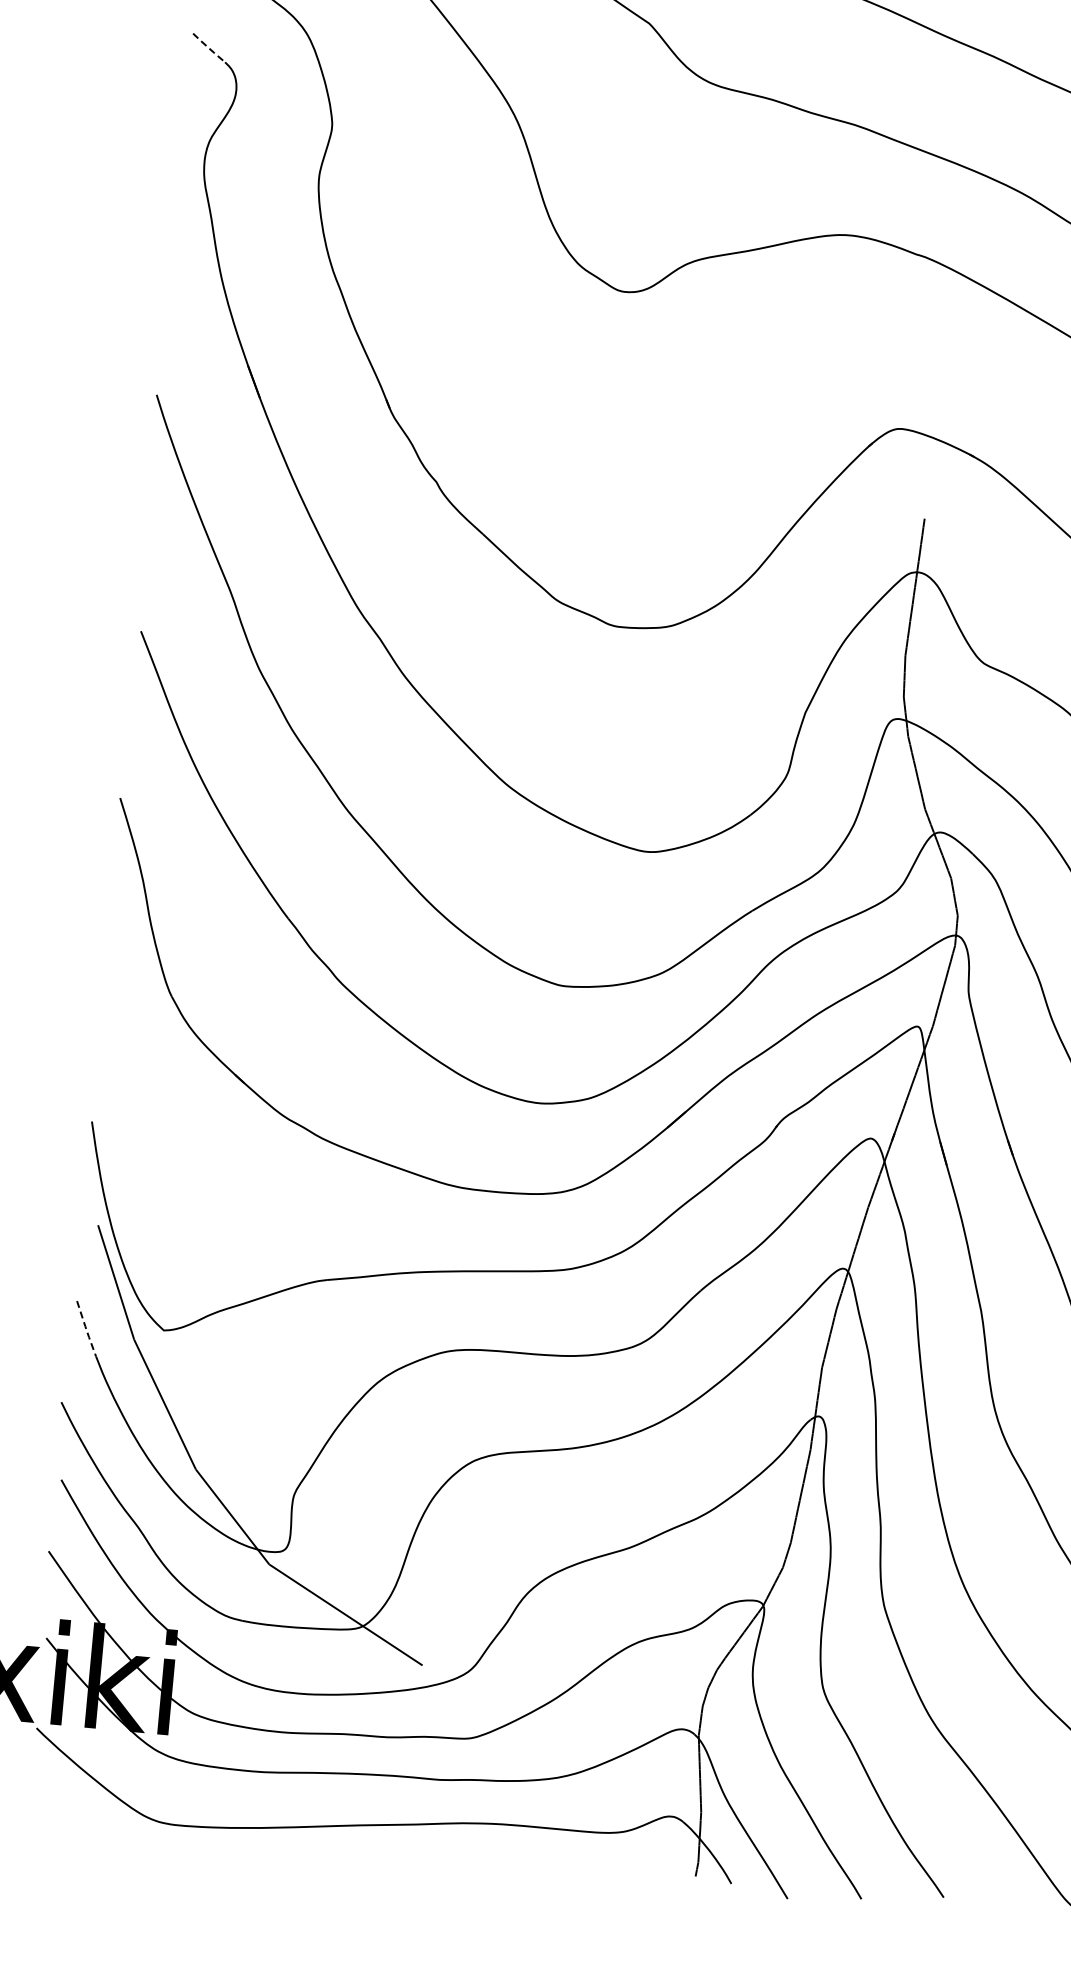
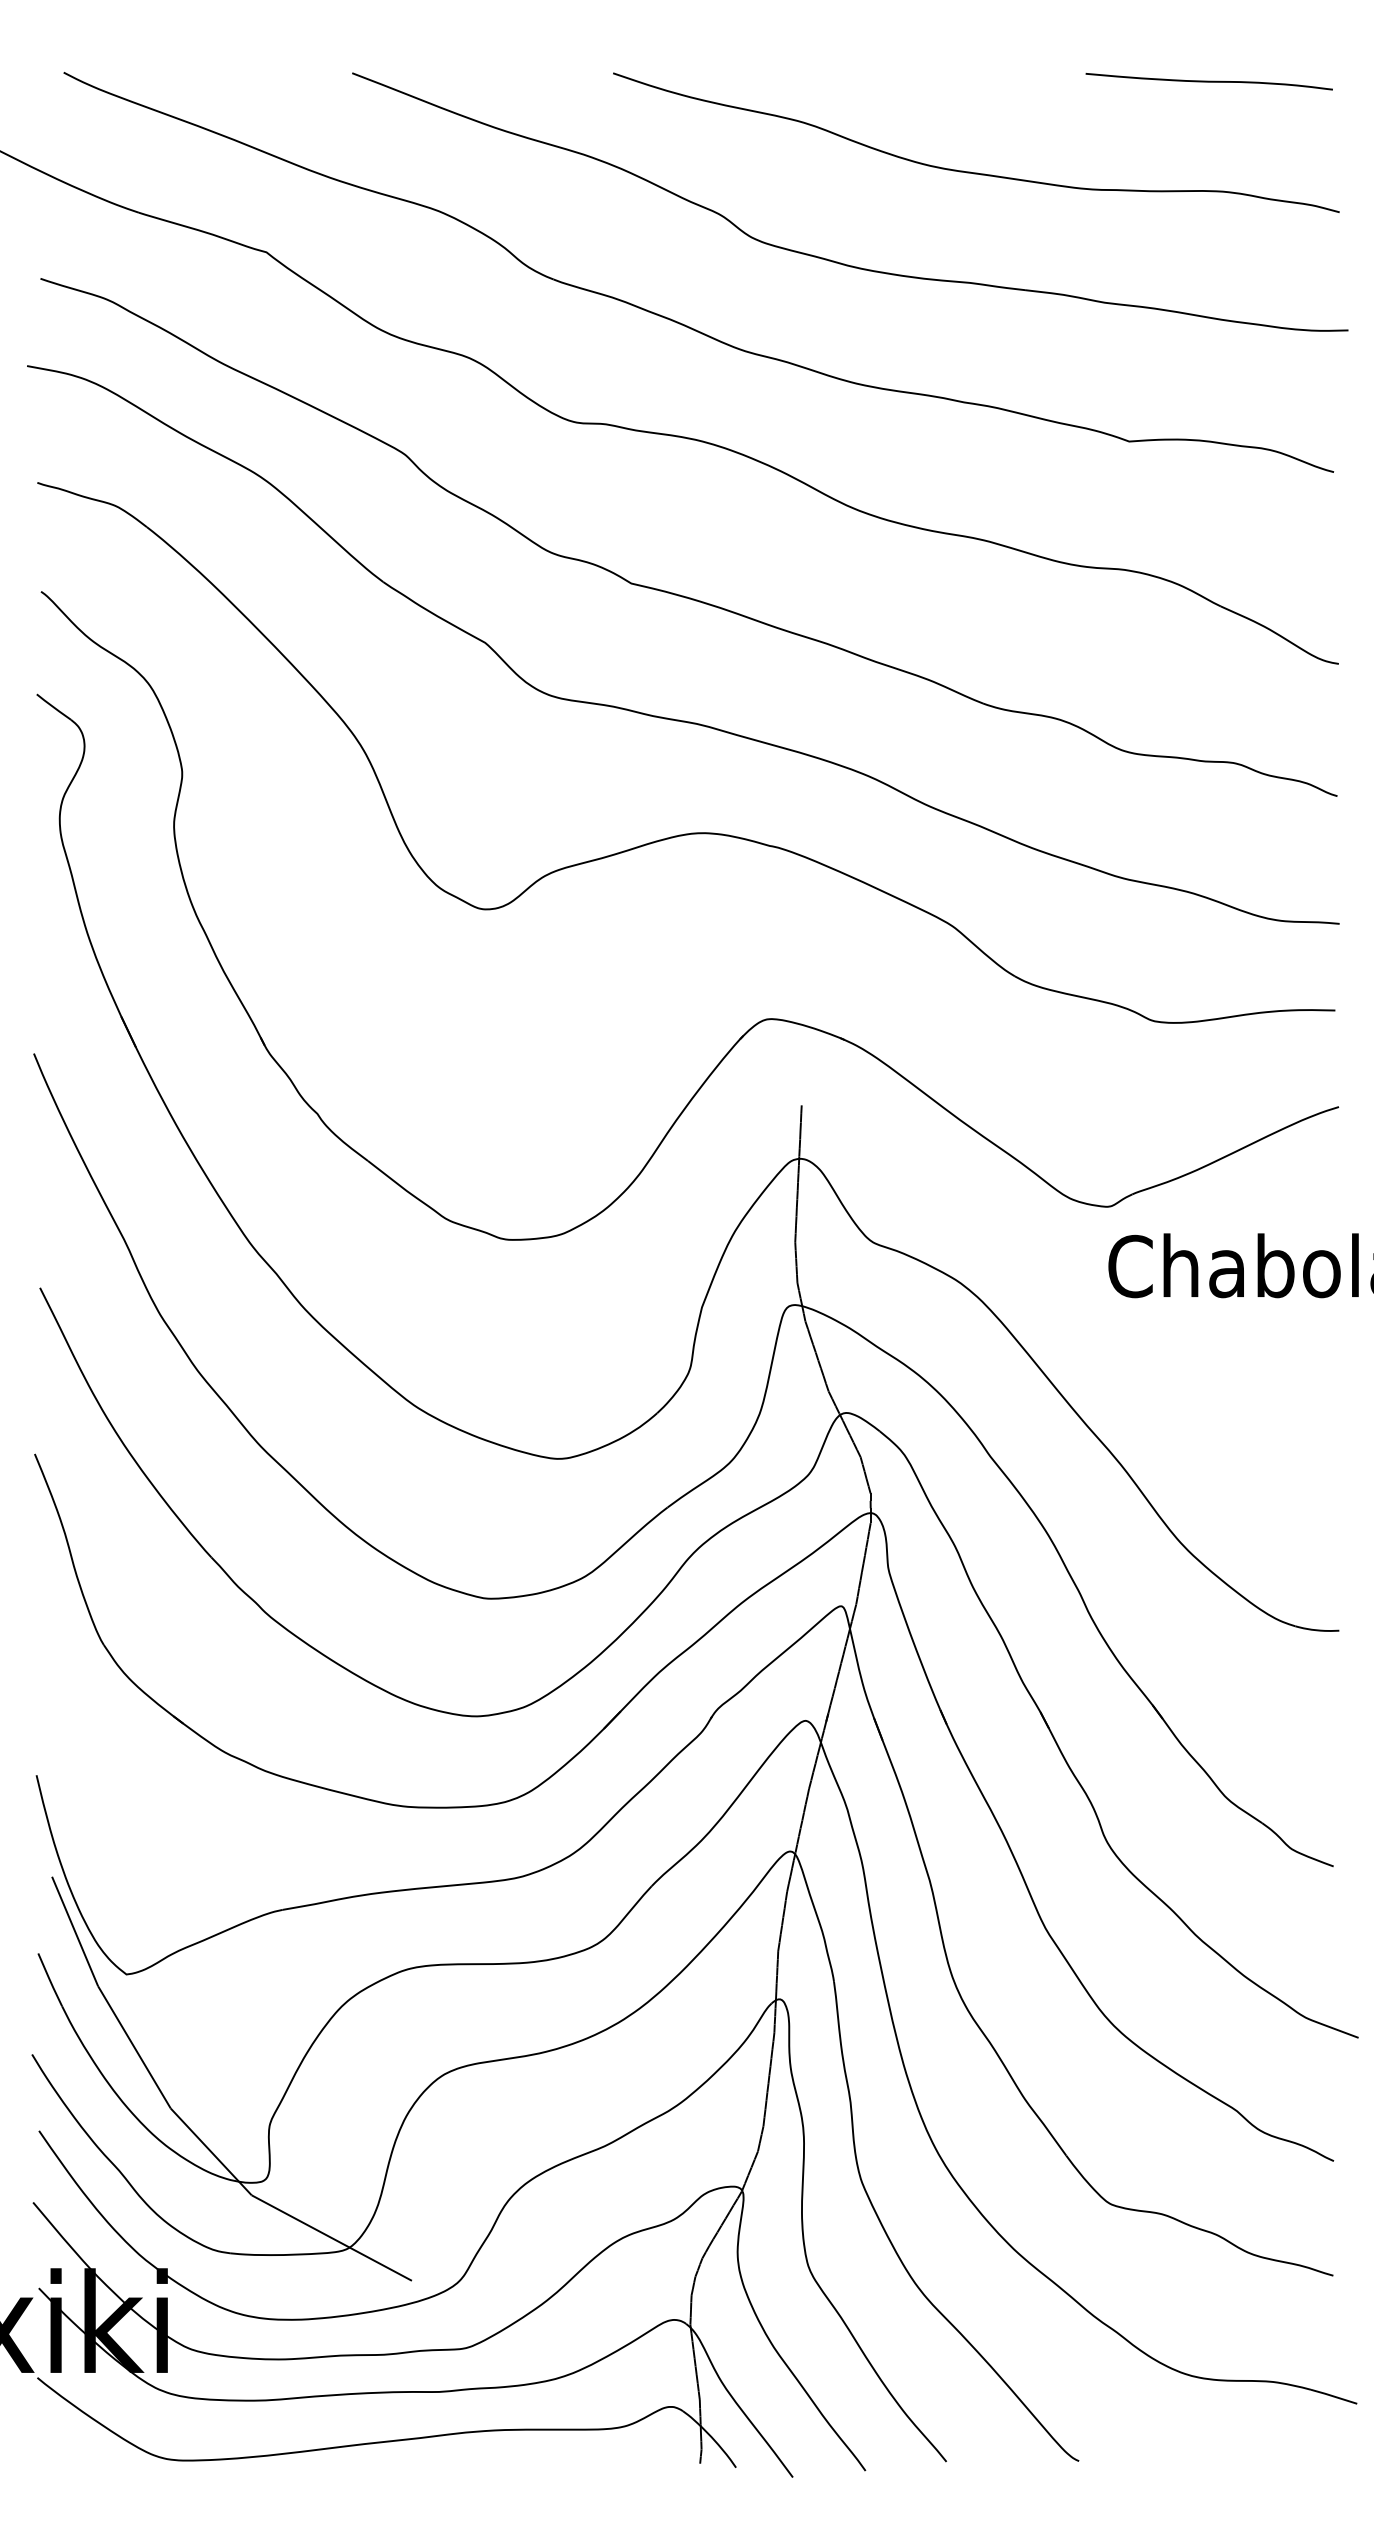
line: (209, 48) -> (54, 707), dashed -> solid
line: (85, 1329) -> (49, 1980), dashed -> solid

